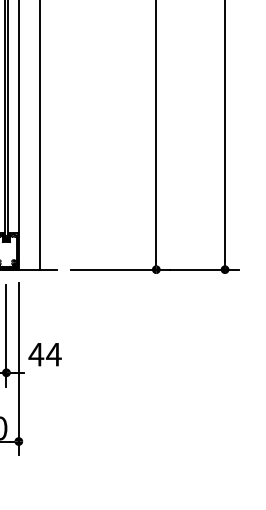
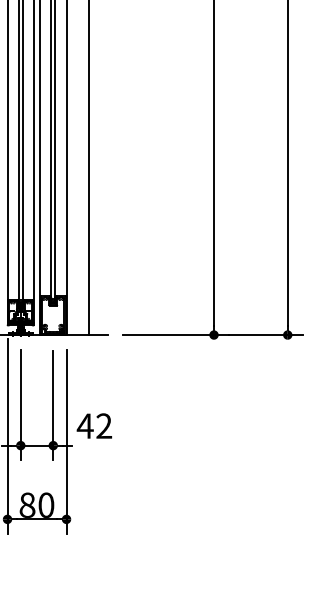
text: (53, 354) -> (103, 425), 44 -> 42

